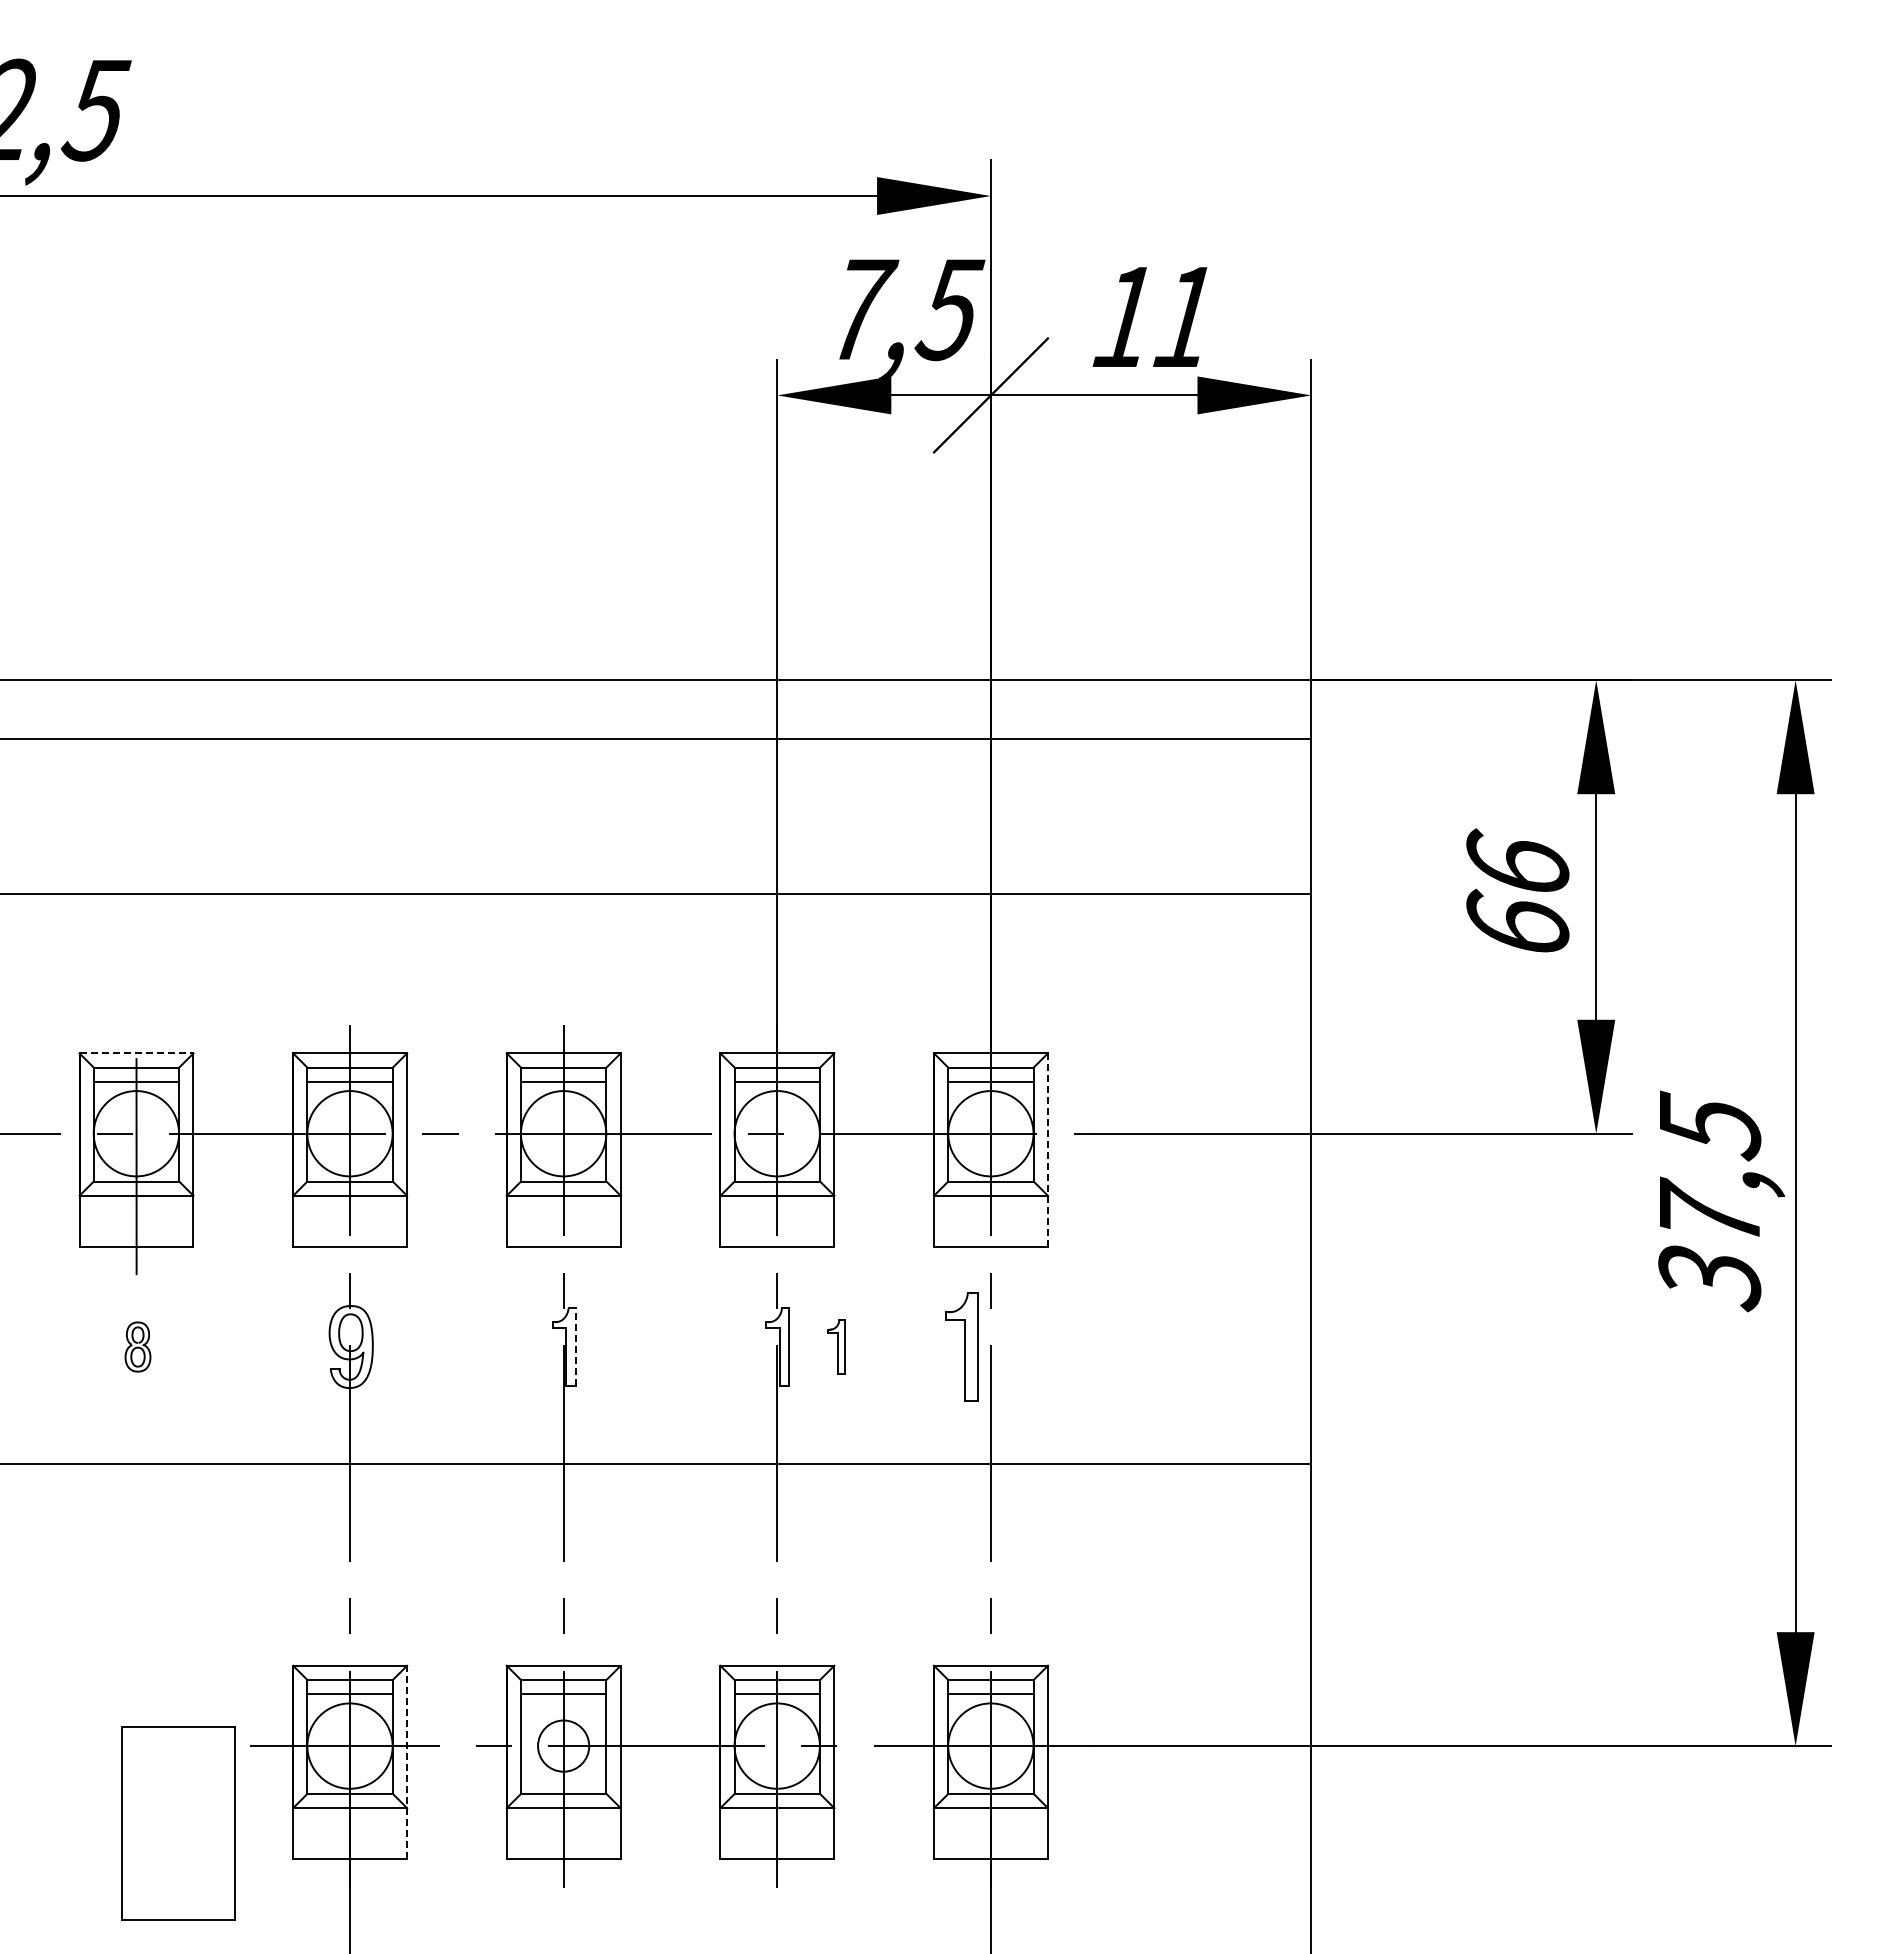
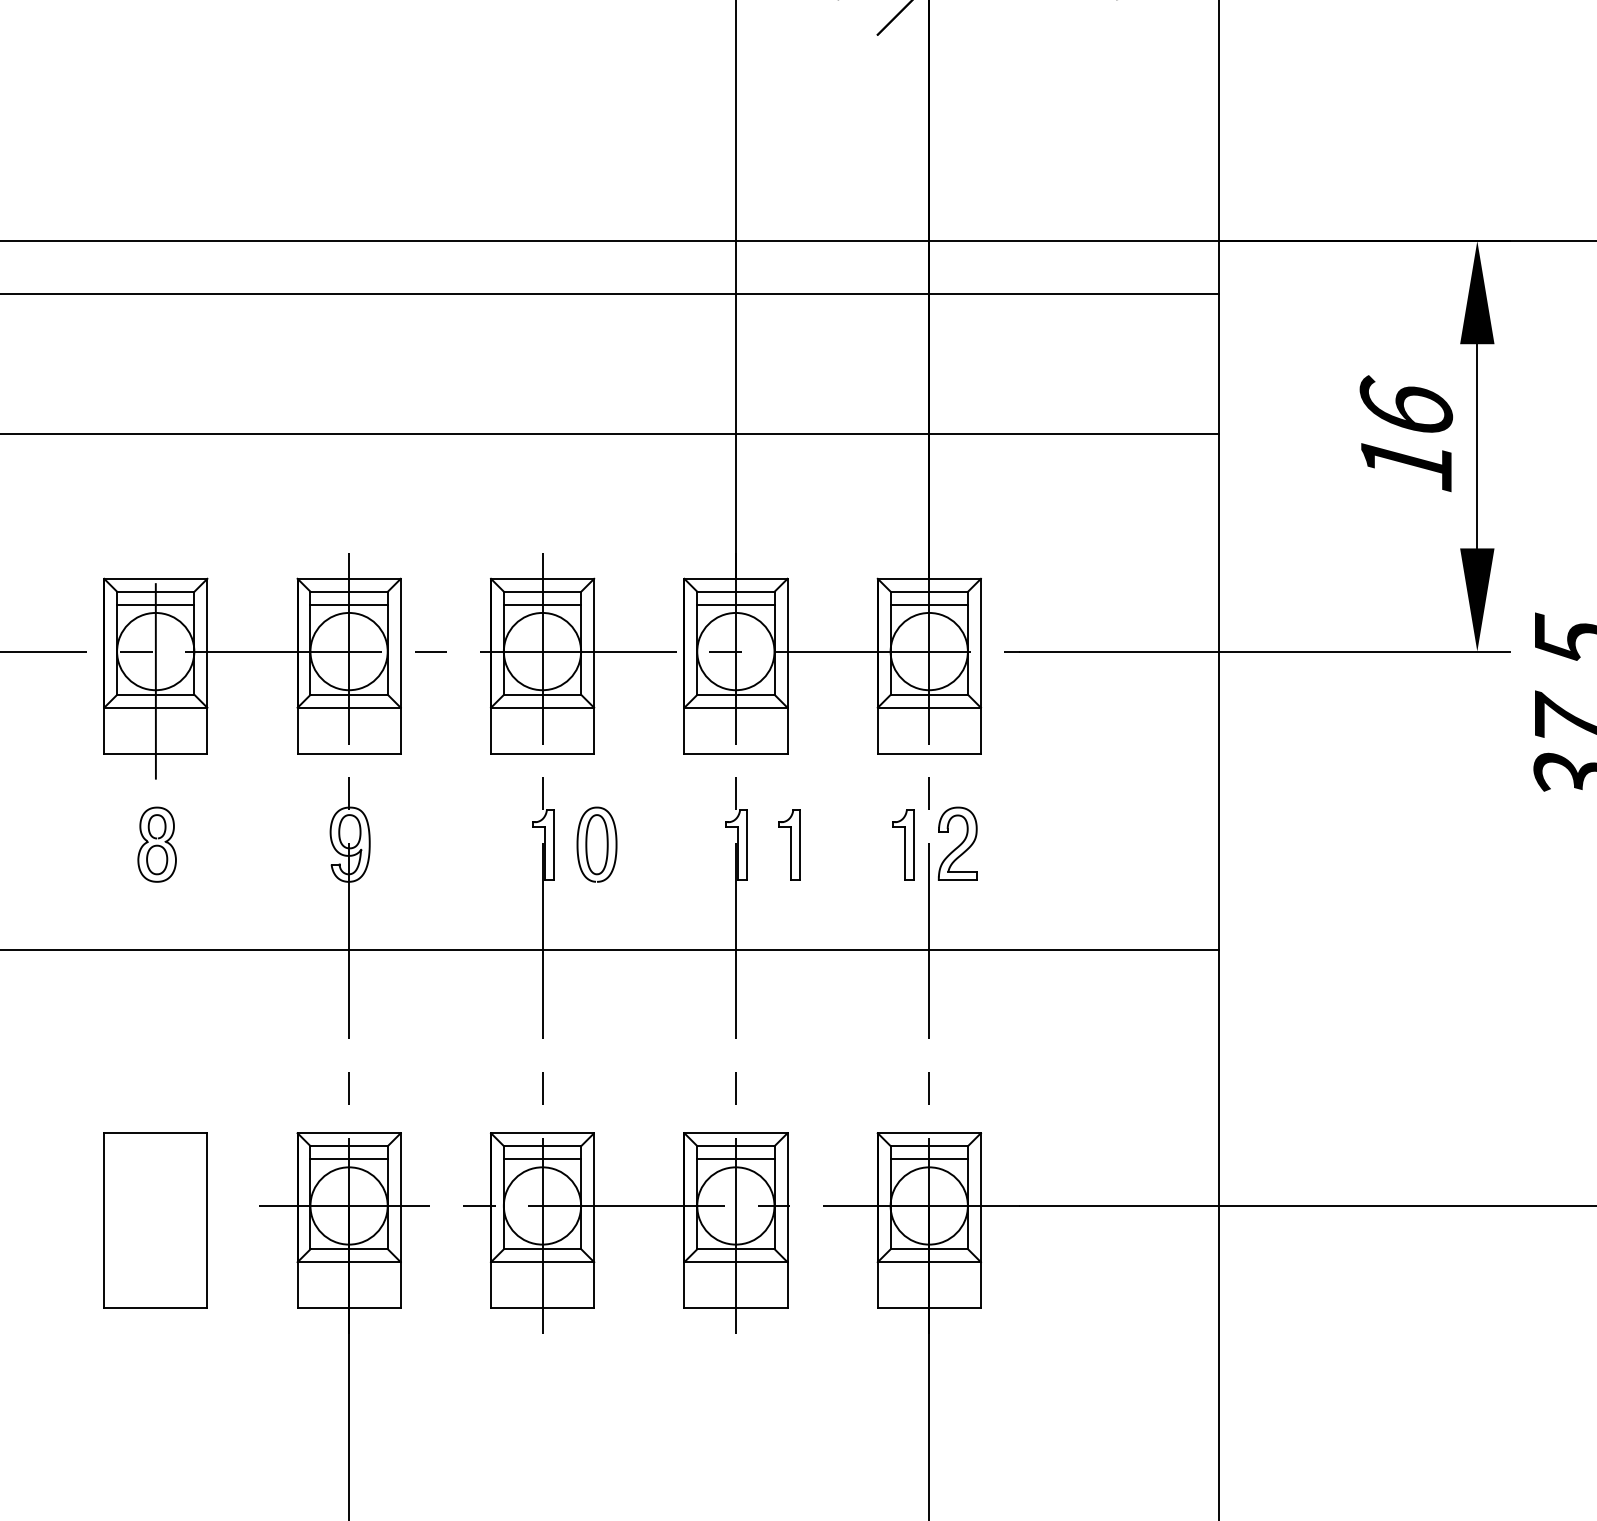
text: (1517, 922) -> (1406, 460), 66 -> 16
line: (136, 1053) -> (155, 578), dashed -> solid
line: (1047, 1150) -> (980, 666), dashed -> solid
part: (1022, 1345) -> (957, 843), added
part: (137, 1346) -> (156, 844), size x1.67
part: (623, 1346) -> (596, 844), added
part: (836, 1346) -> (789, 844), size x1.43
part: (961, 1346) -> (902, 844), size x0.71
line: (576, 1347) -> (554, 845), dashed -> solid
circle: (563, 1745) -> (542, 1205), size x1.67
line: (407, 1762) -> (401, 1220), dashed -> solid
part: (178, 1823) -> (155, 1220), moved

